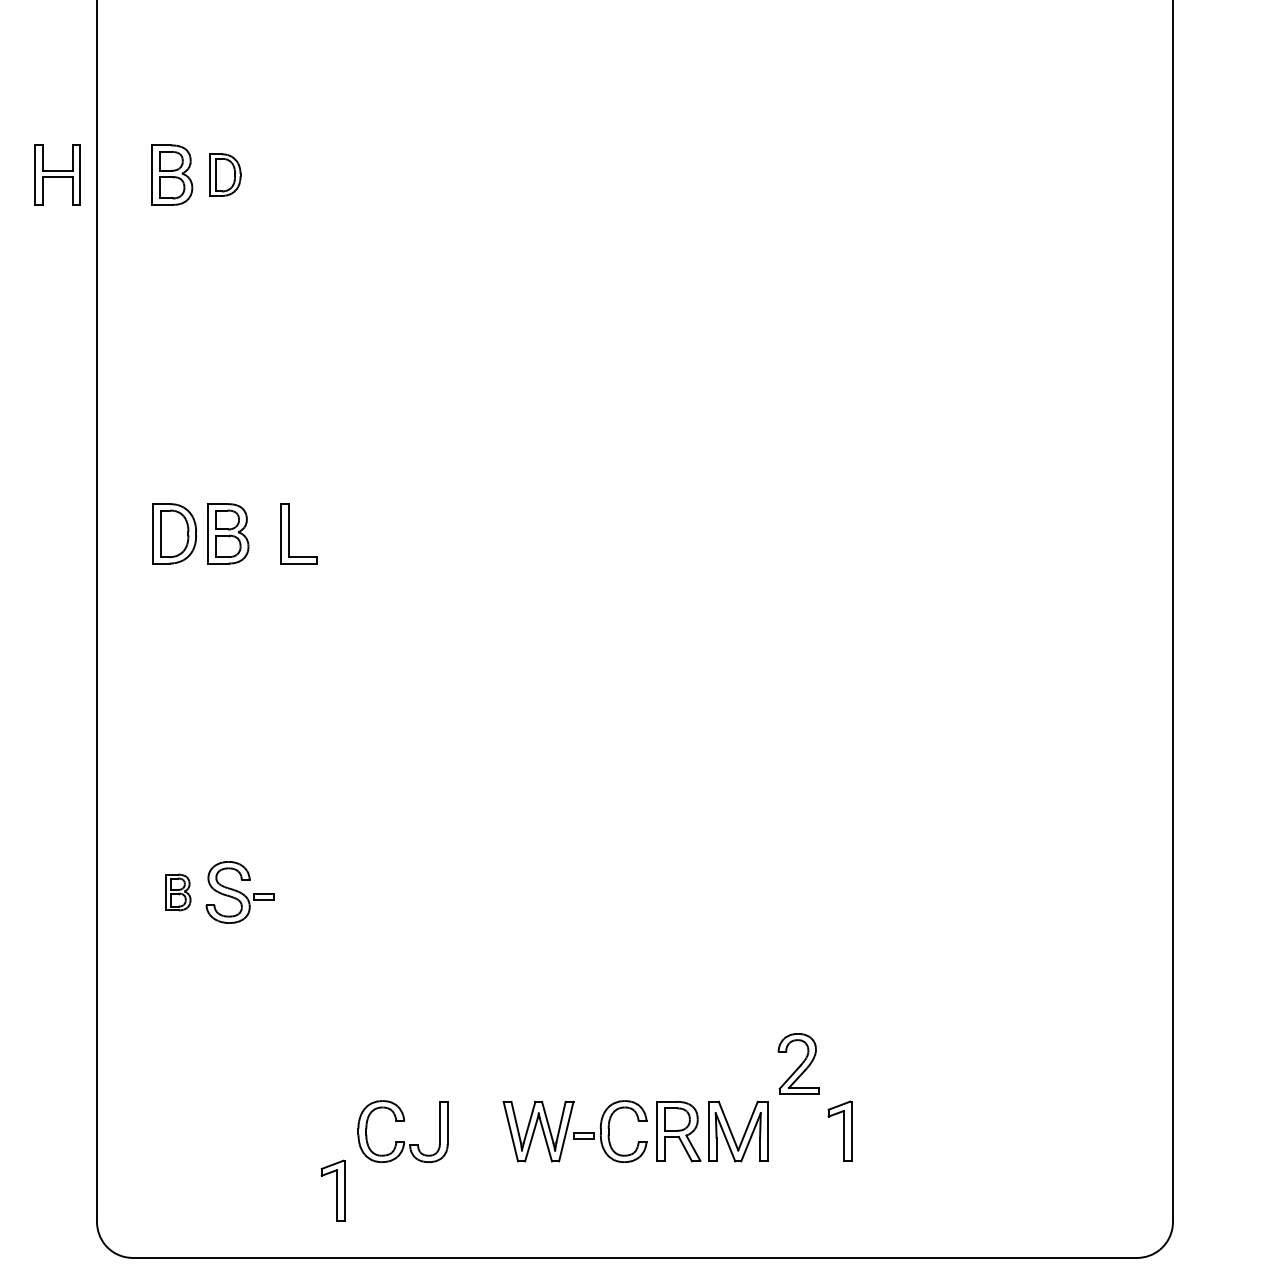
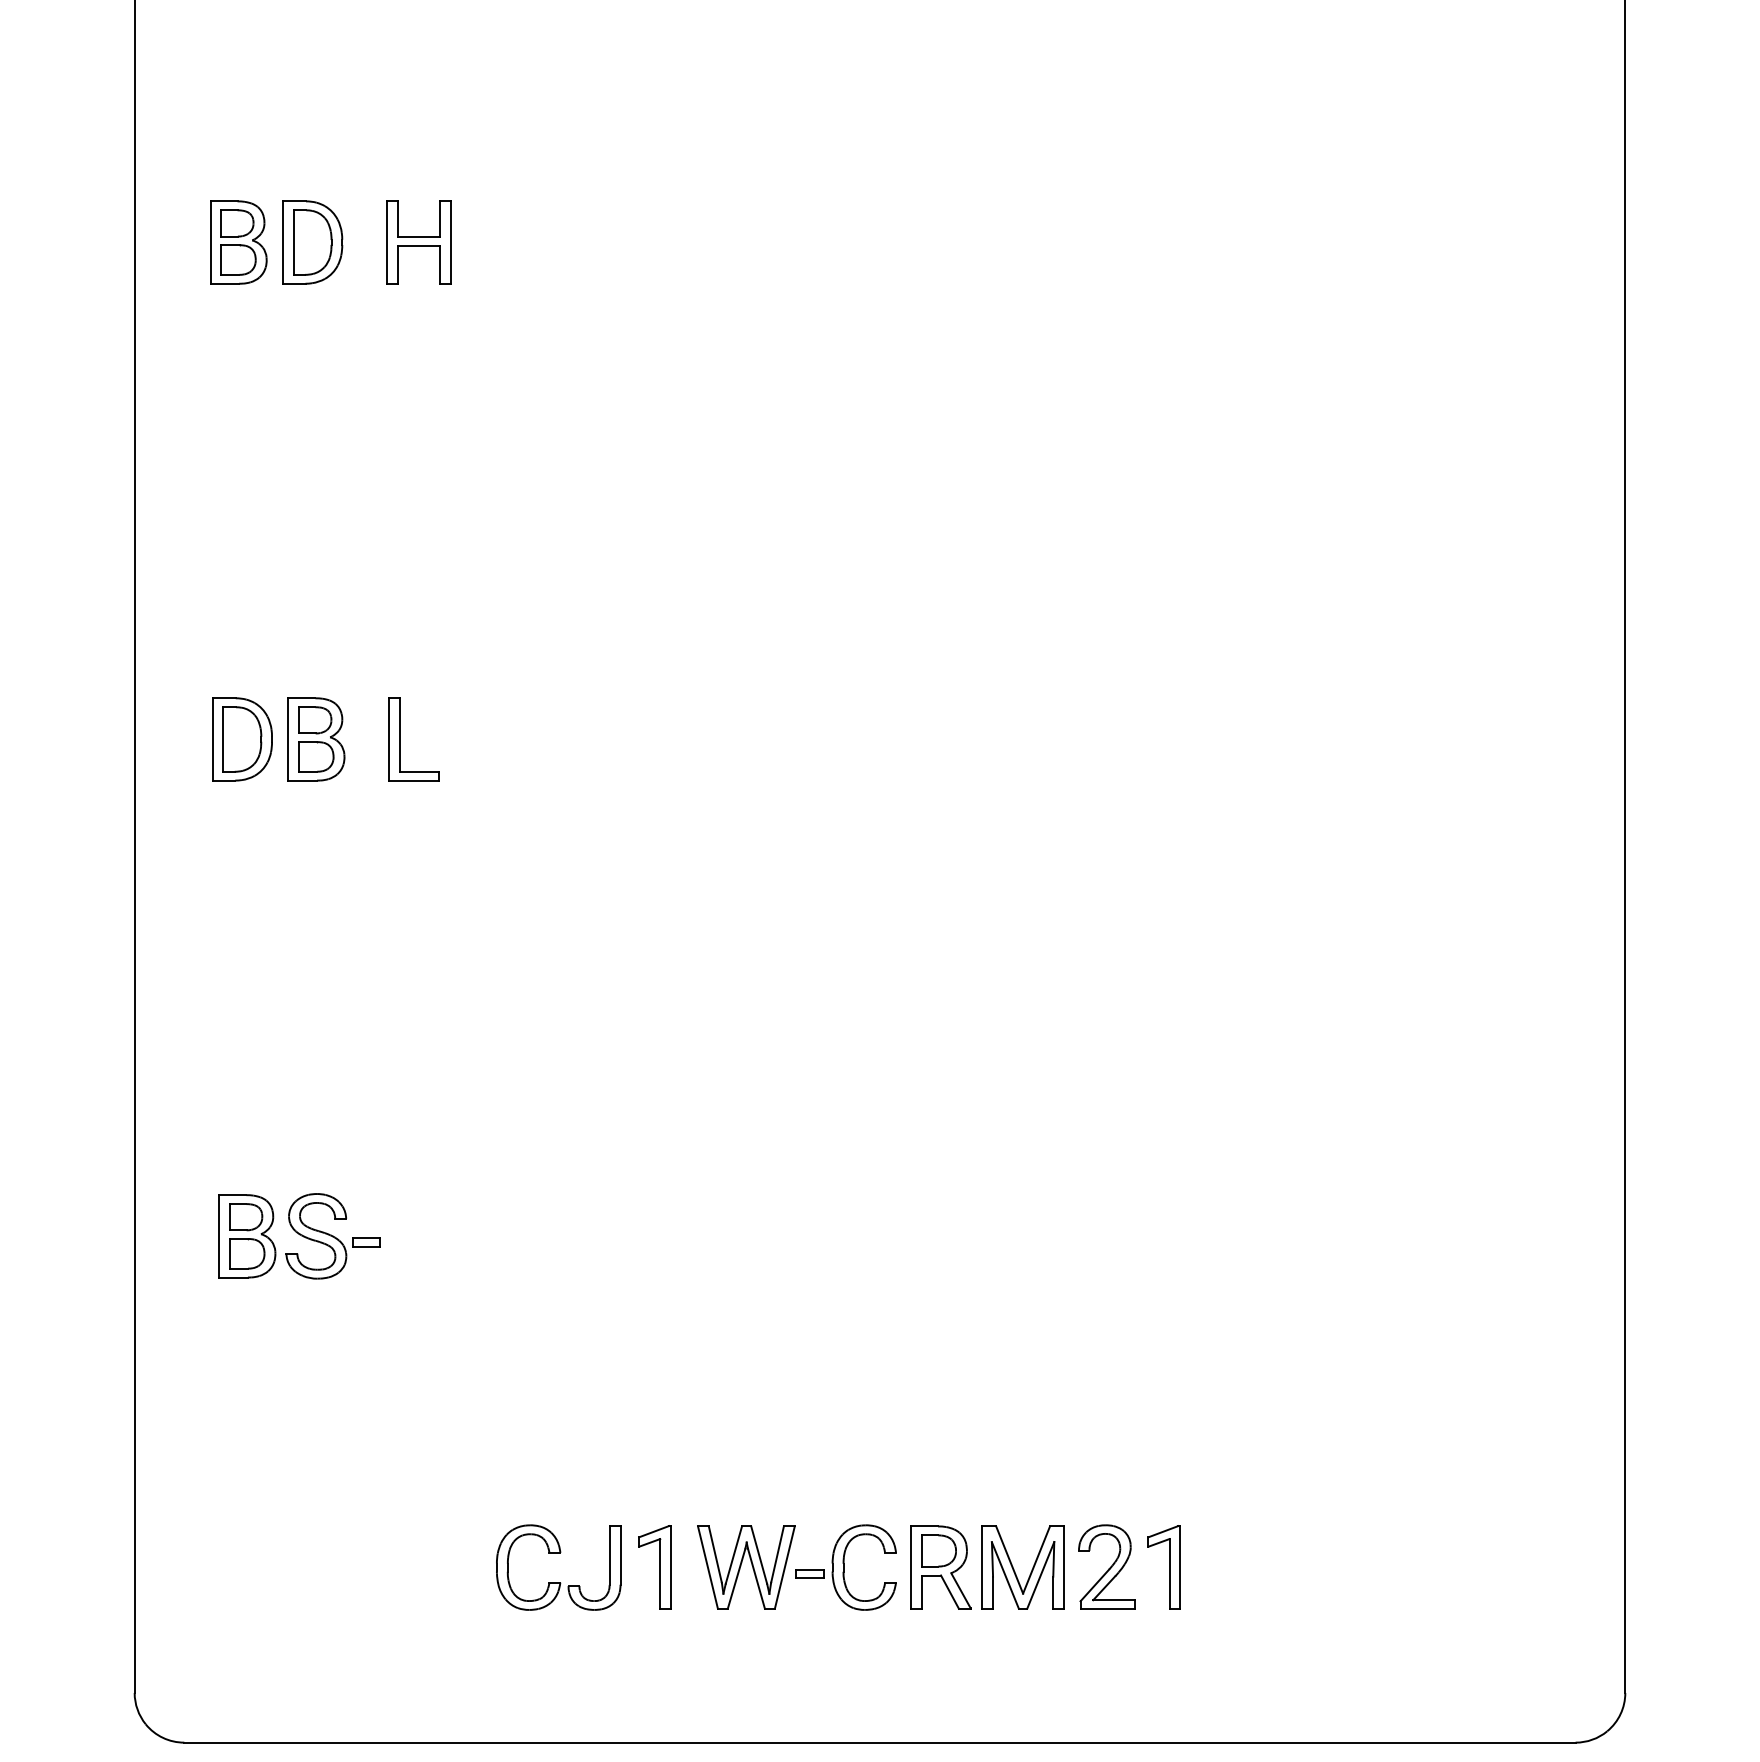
part: (57, 175) -> (418, 242), moved
part: (225, 175) -> (312, 242), size x1.43
part: (178, 892) -> (247, 1236), size x1.67
part: (798, 1063) -> (1106, 1566), moved
part: (332, 1190) -> (654, 1567), moved

